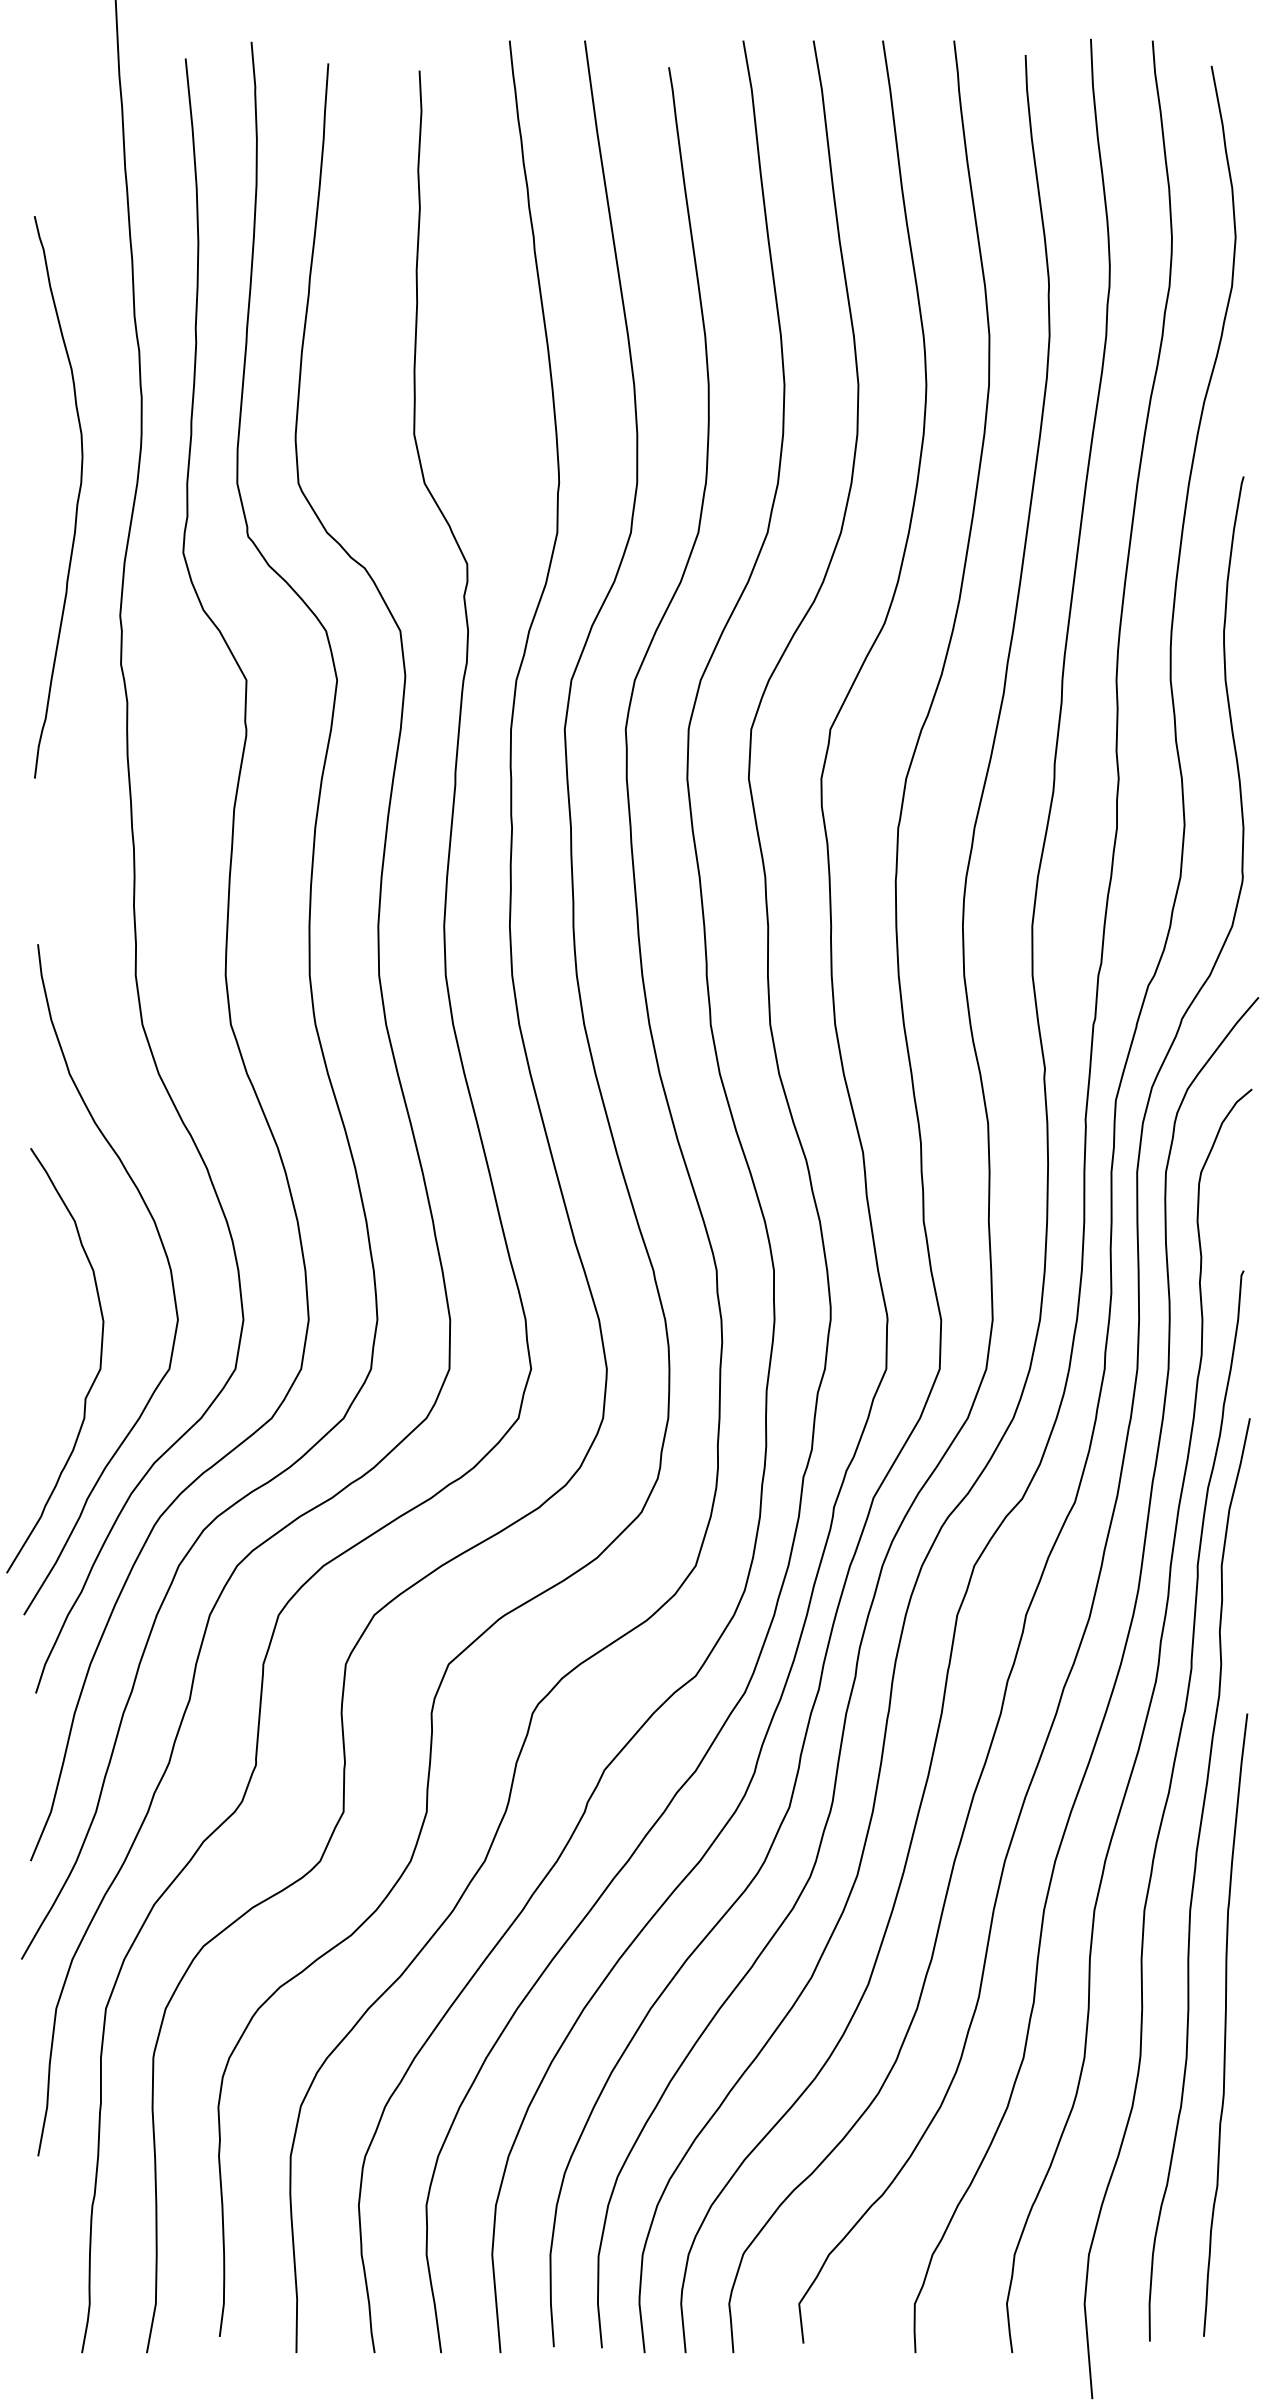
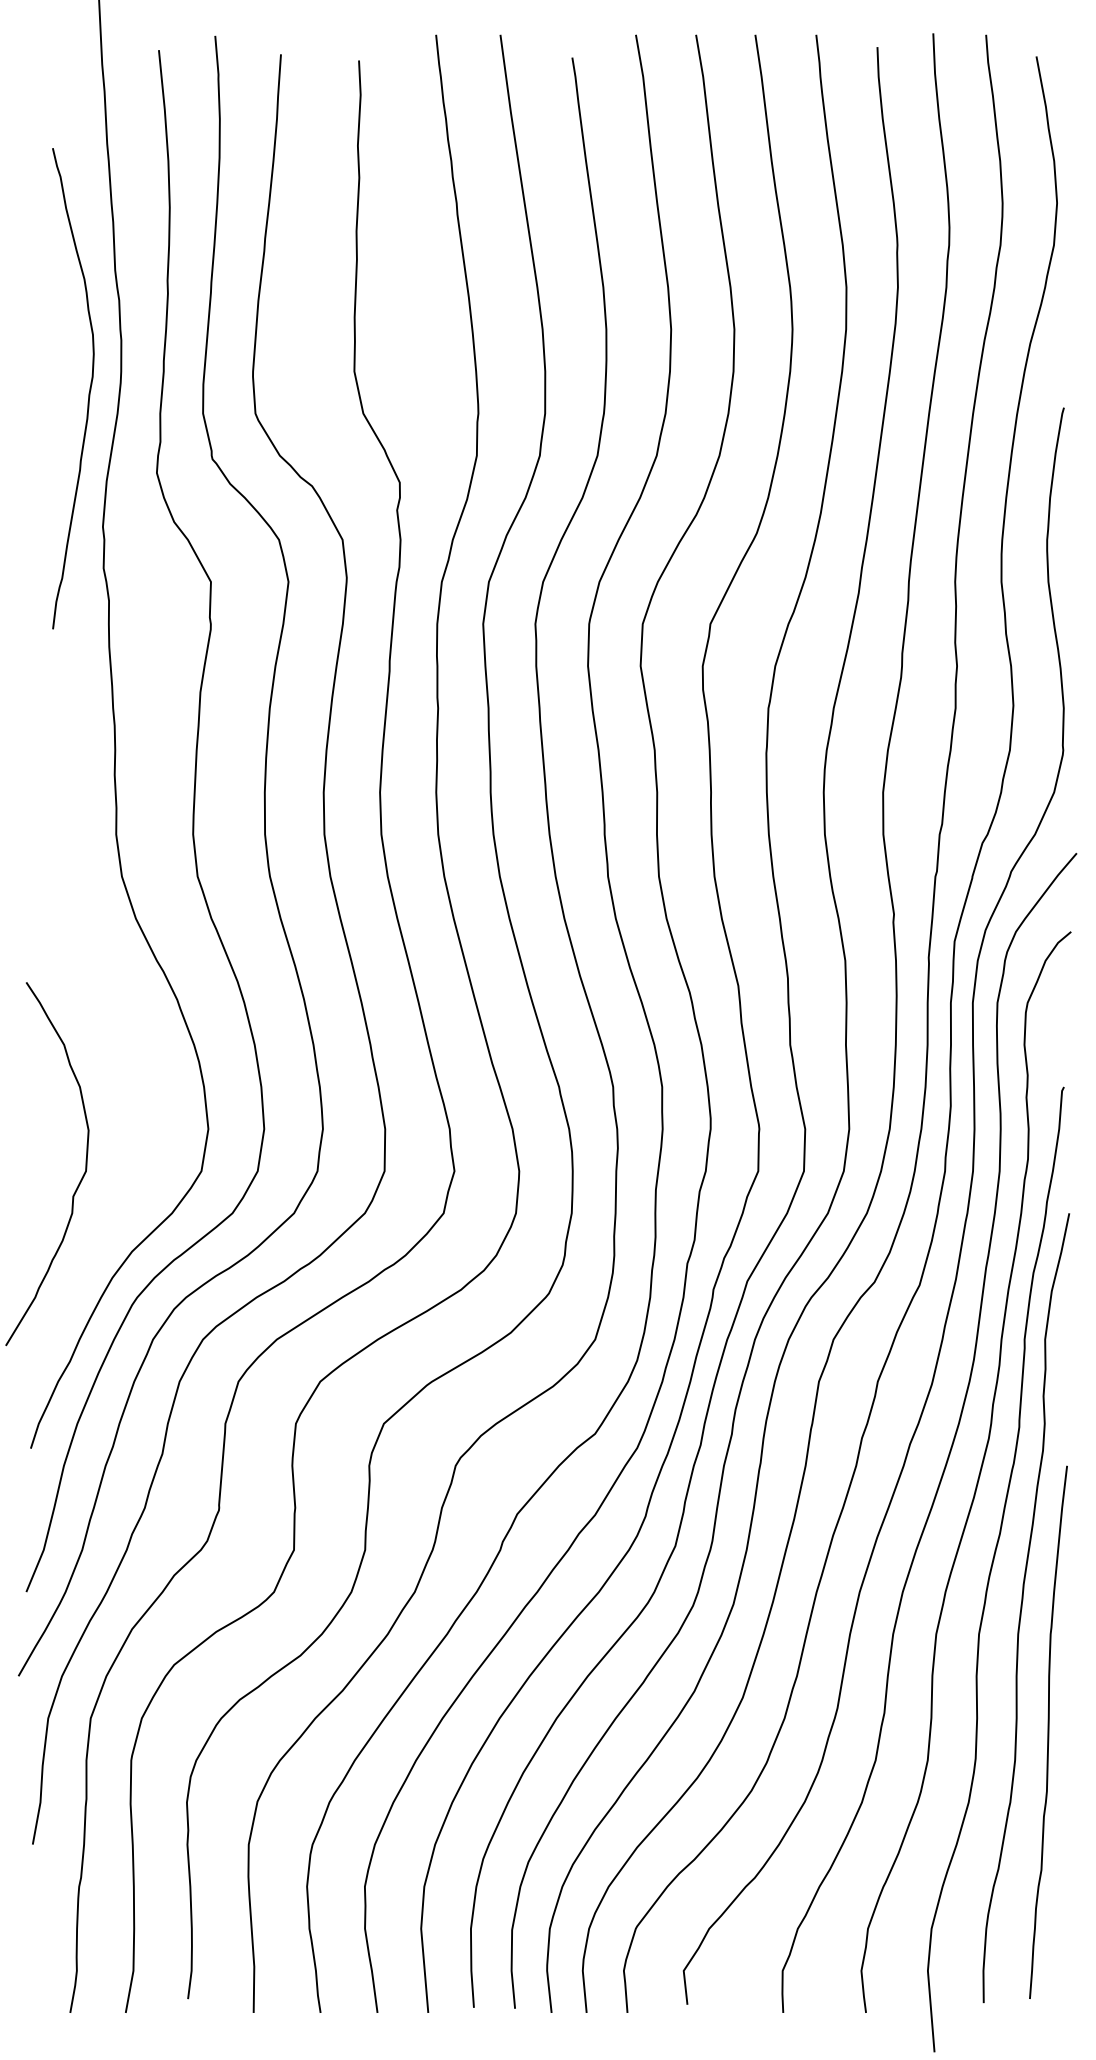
curve: (76, 502) -> (88, 393), moved
curve: (164, 1253) -> (140, 1072), removed

